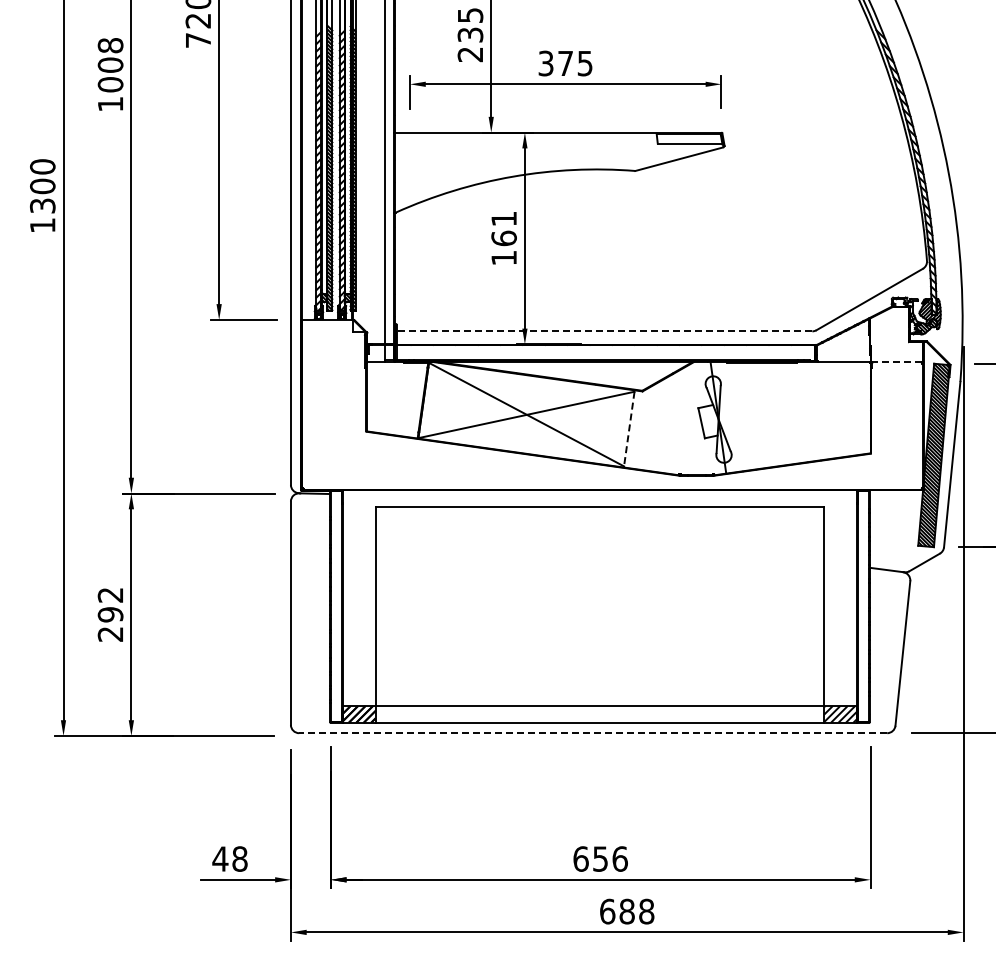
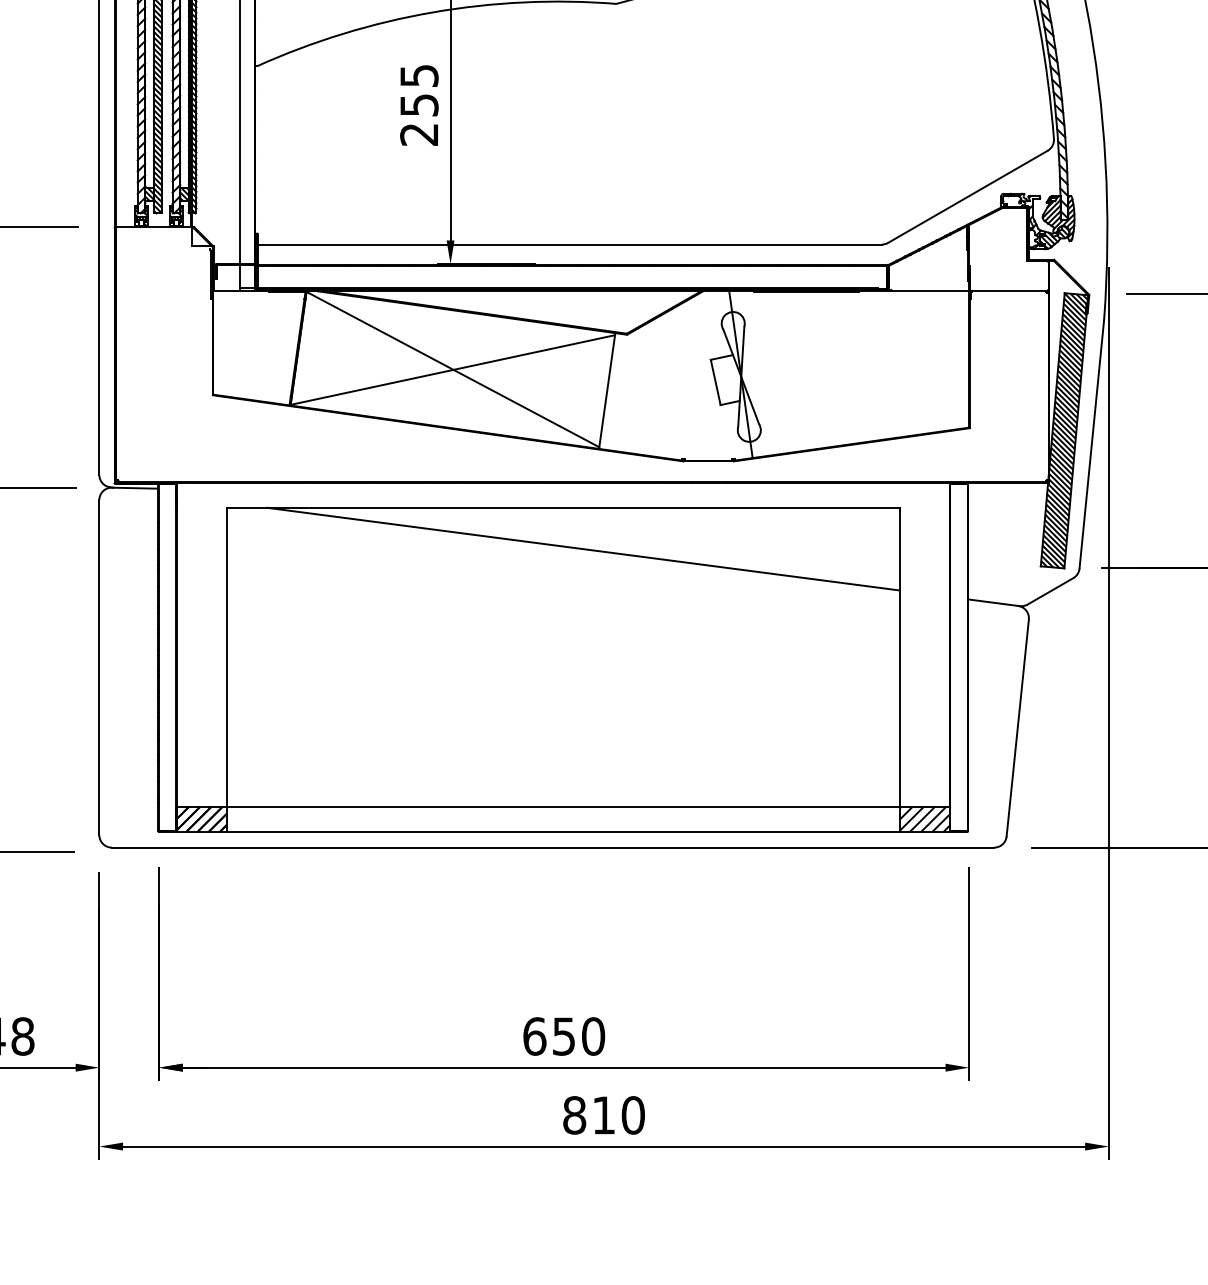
text: (503, 238) -> (418, 105), 161 -> 255
line: (604, 331) -> (569, 244), dashed -> solid
line: (896, 362) -> (1008, 291), dashed -> solid
line: (629, 429) -> (607, 391), dashed -> solid
line: (613, 533) -> (583, 547), added
line: (592, 733) -> (551, 848), dashed -> solid
text: (619, 858) -> (592, 1035), 656 -> 650
text: (627, 911) -> (604, 1115), 688 -> 810

